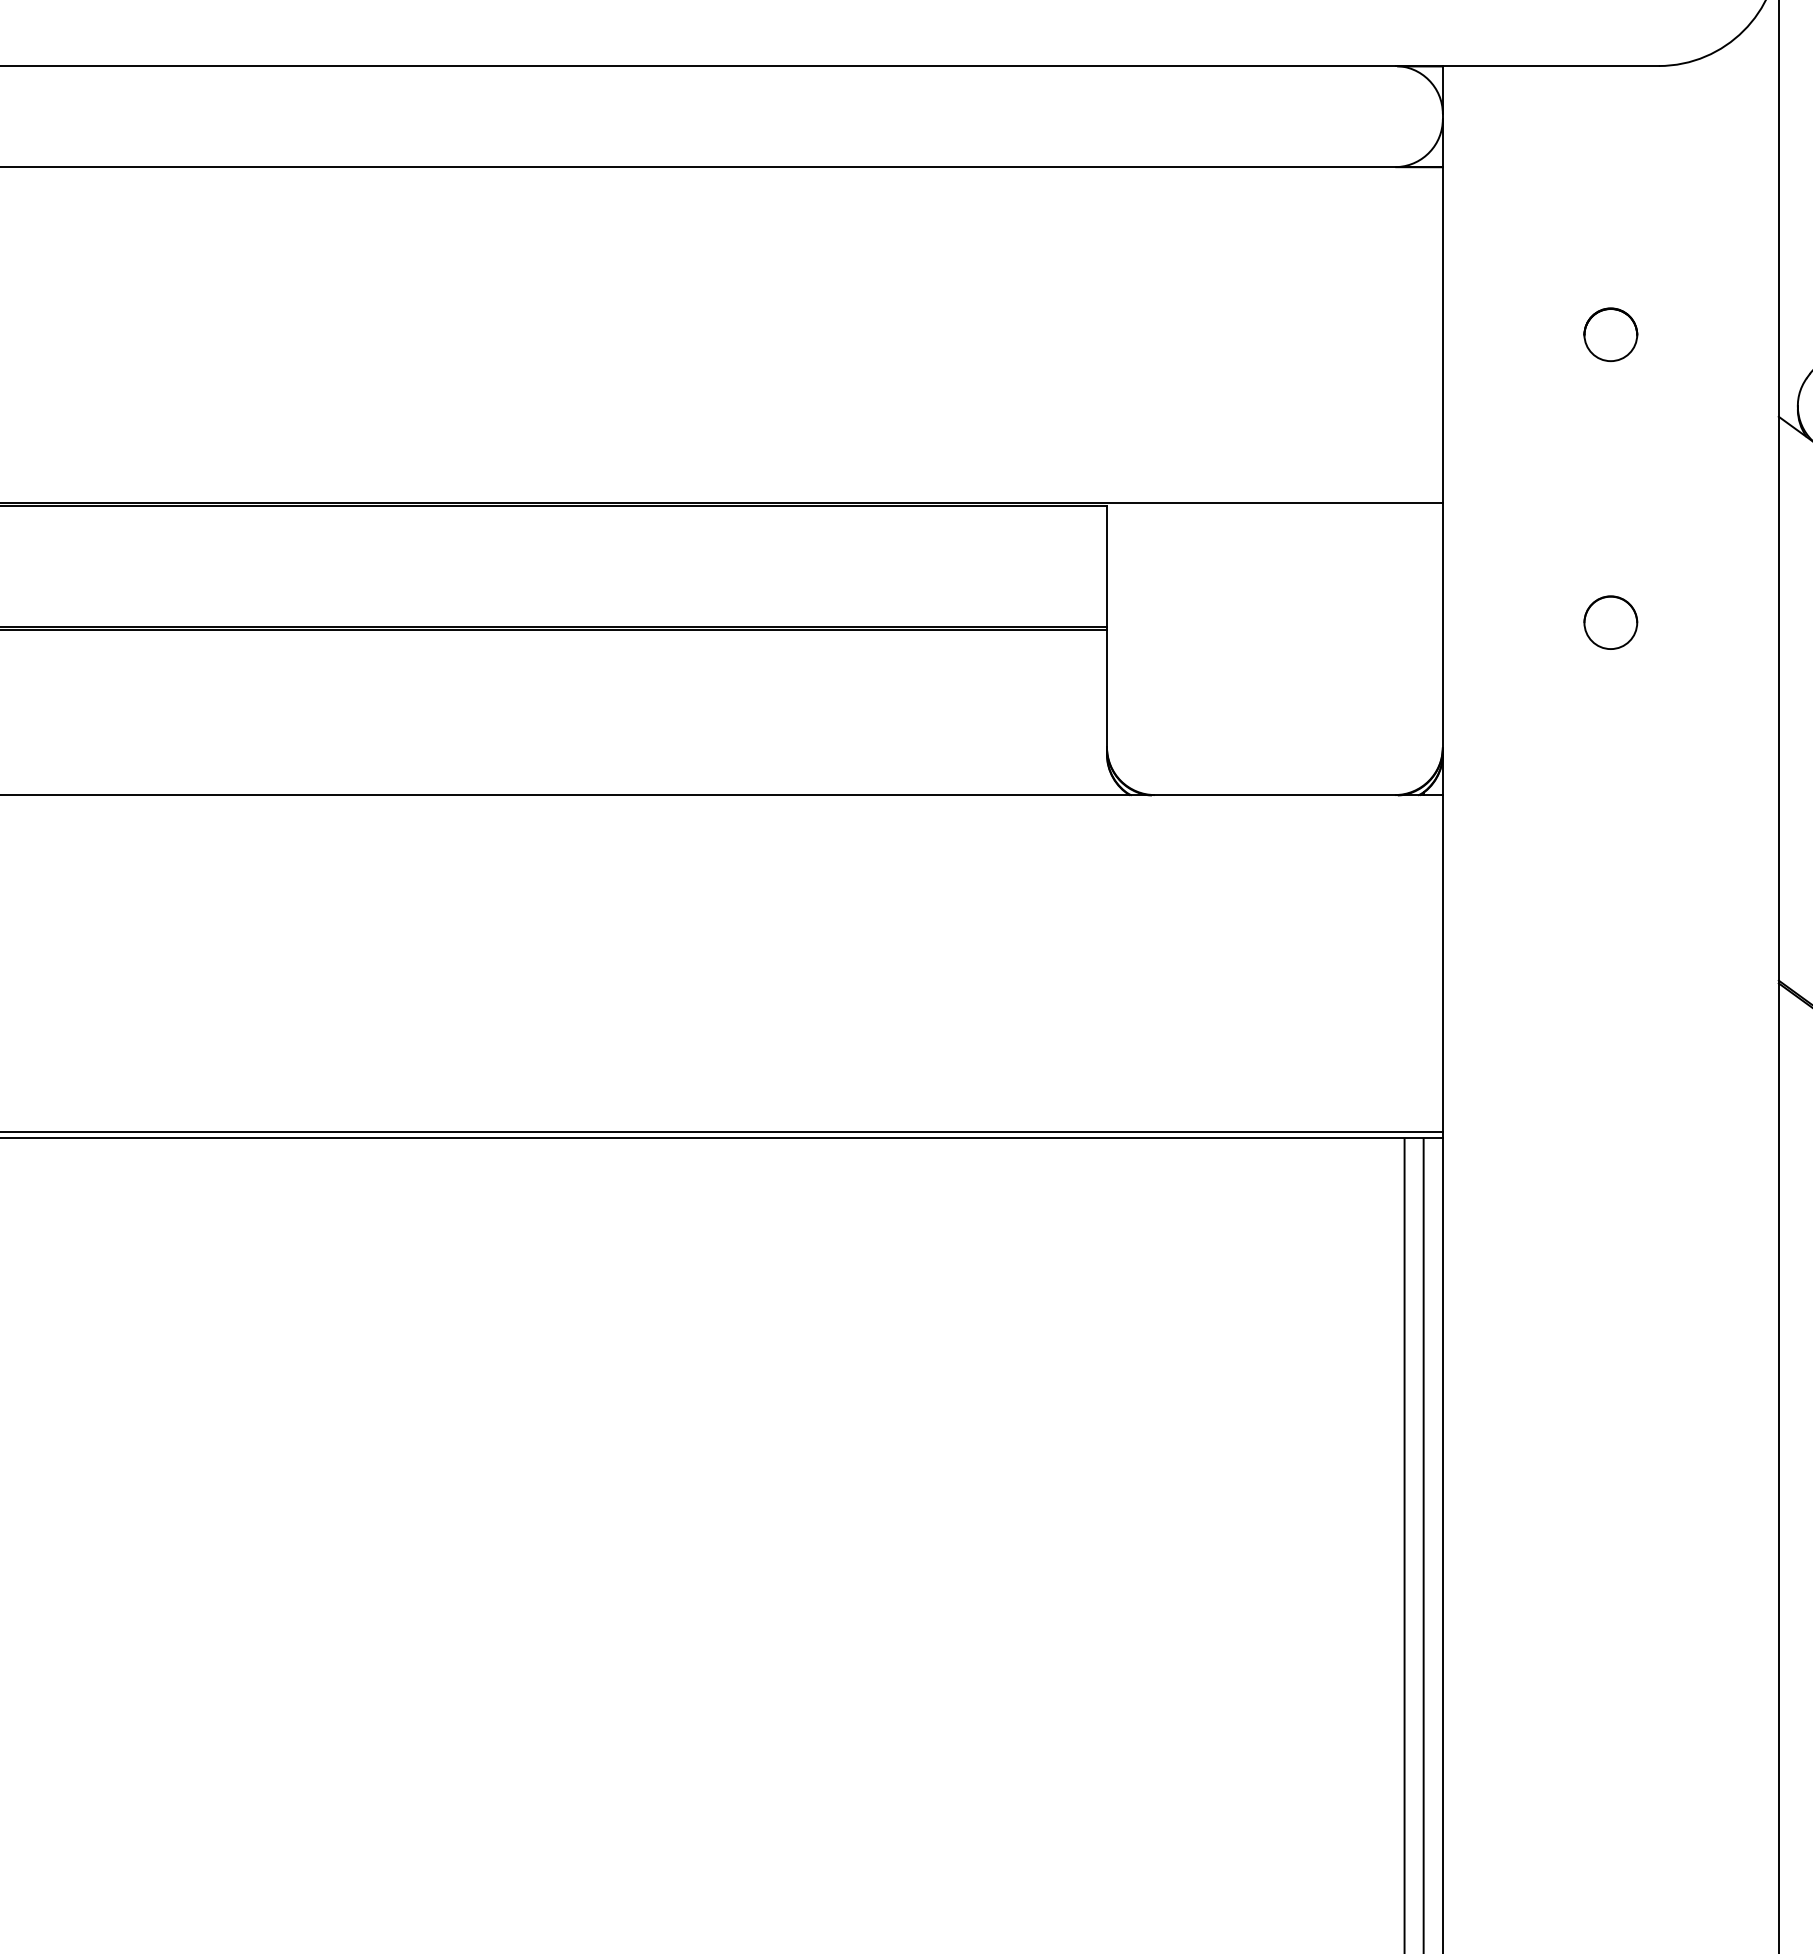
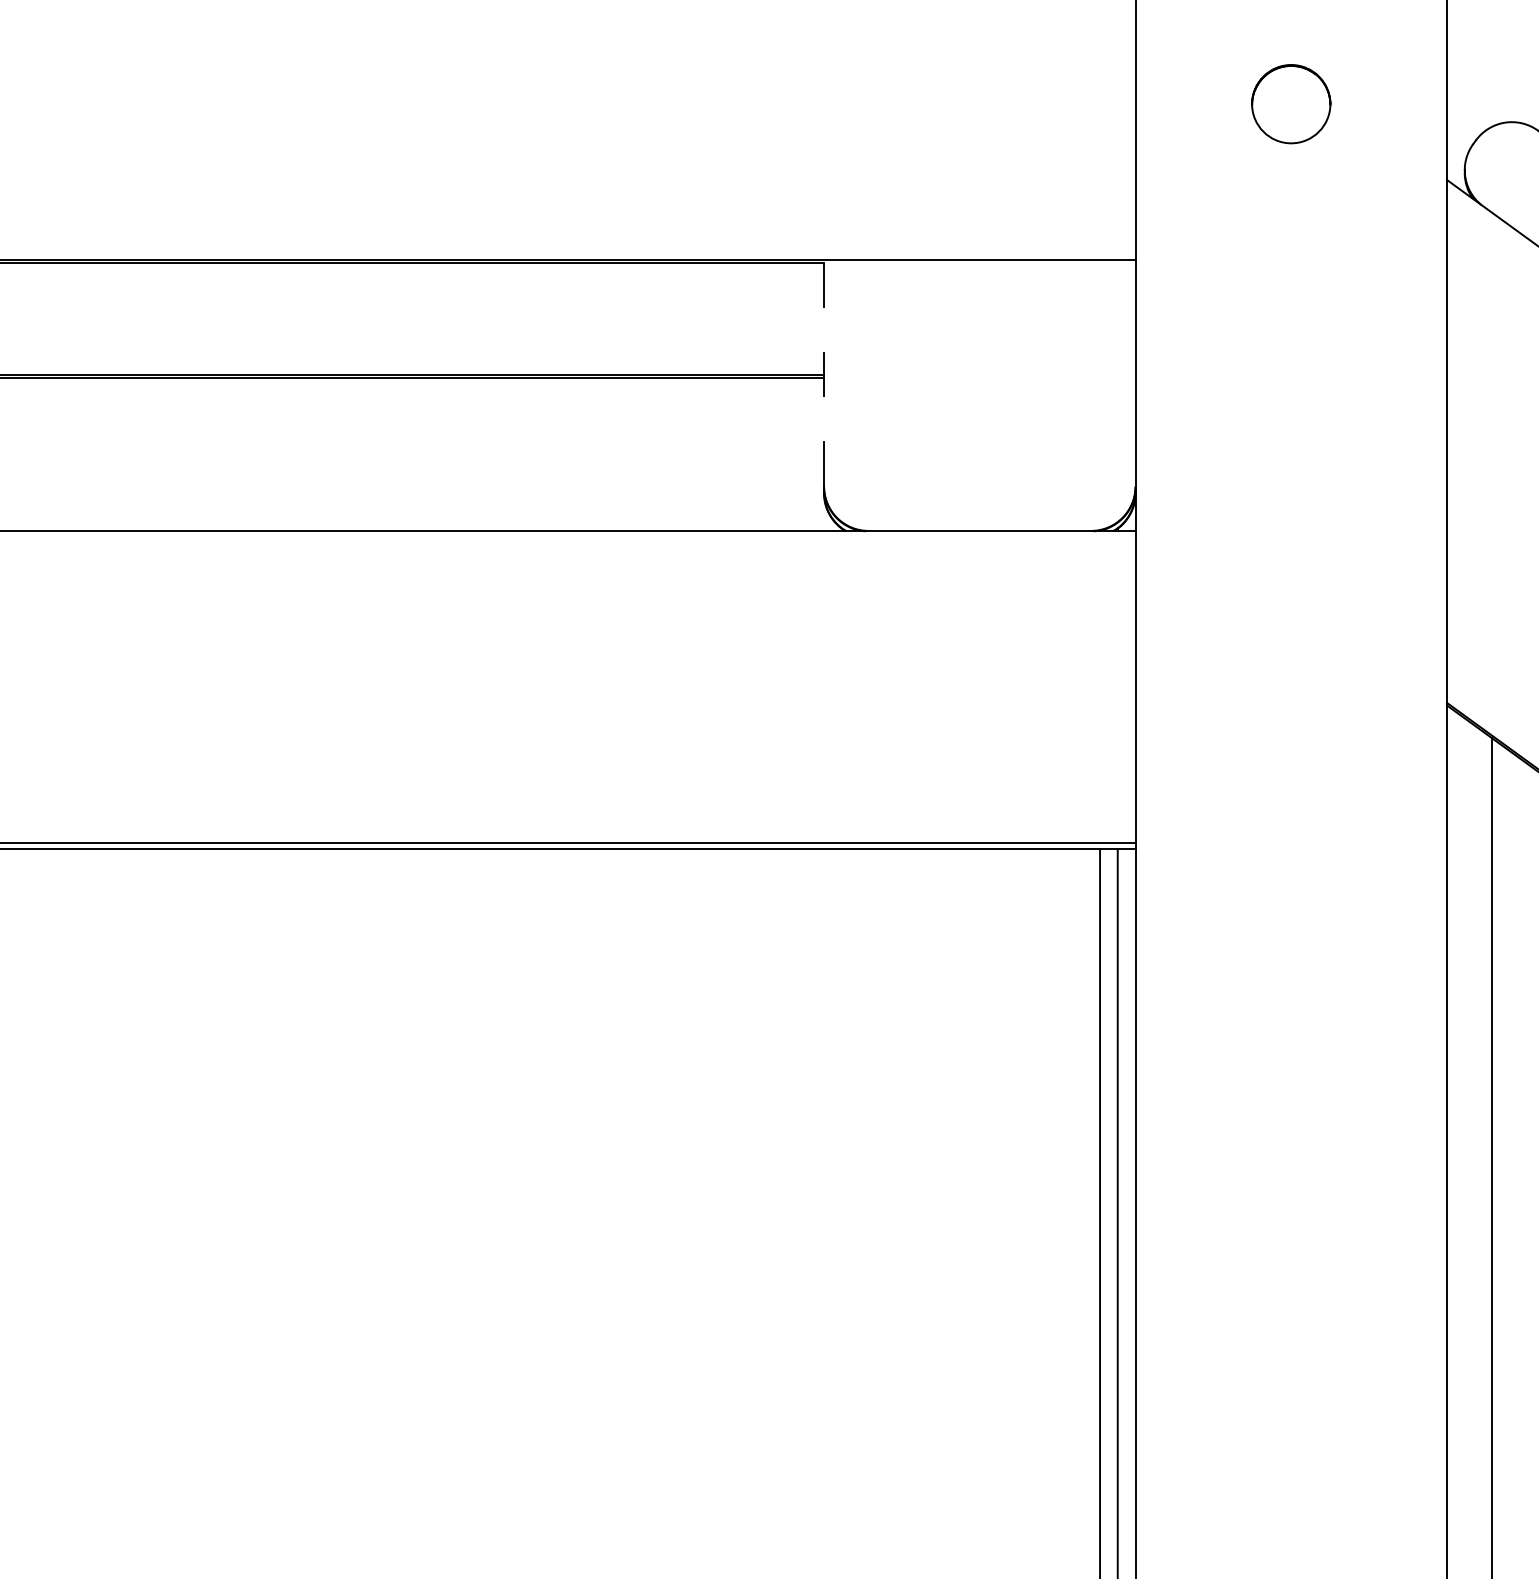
part: (1610, 334) -> (1291, 103), size x1.6
part: (1610, 622) -> (1291, 370), removed
line: (1106, 627) -> (823, 375), solid -> dashed

